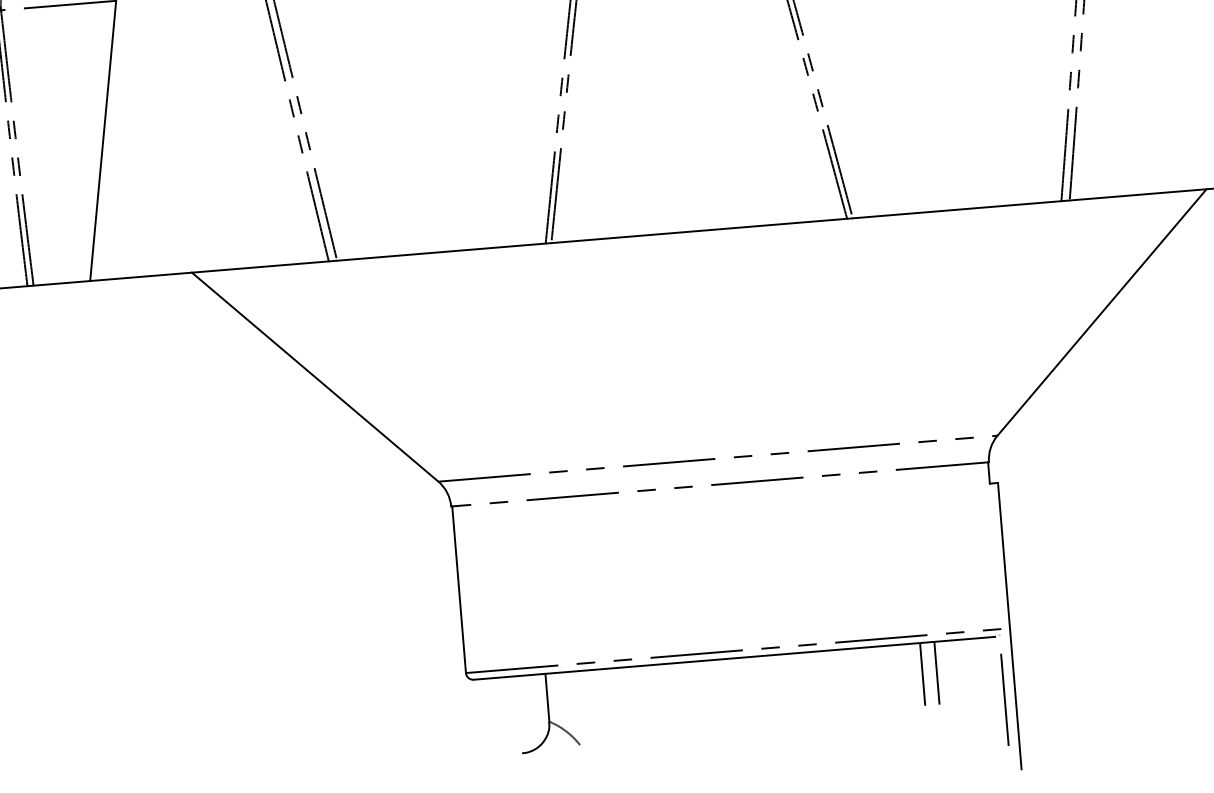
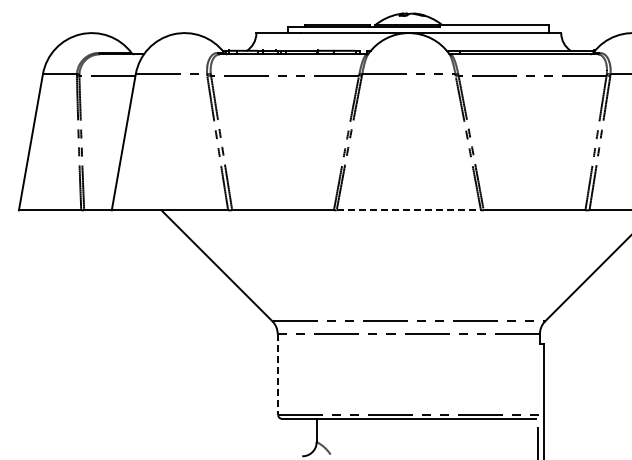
line: (700, 231) -> (409, 210), solid -> dashed
line: (459, 589) -> (278, 374), solid -> dashed
line: (937, 672) -> (506, 433), removed
line: (922, 673) -> (499, 433), removed

